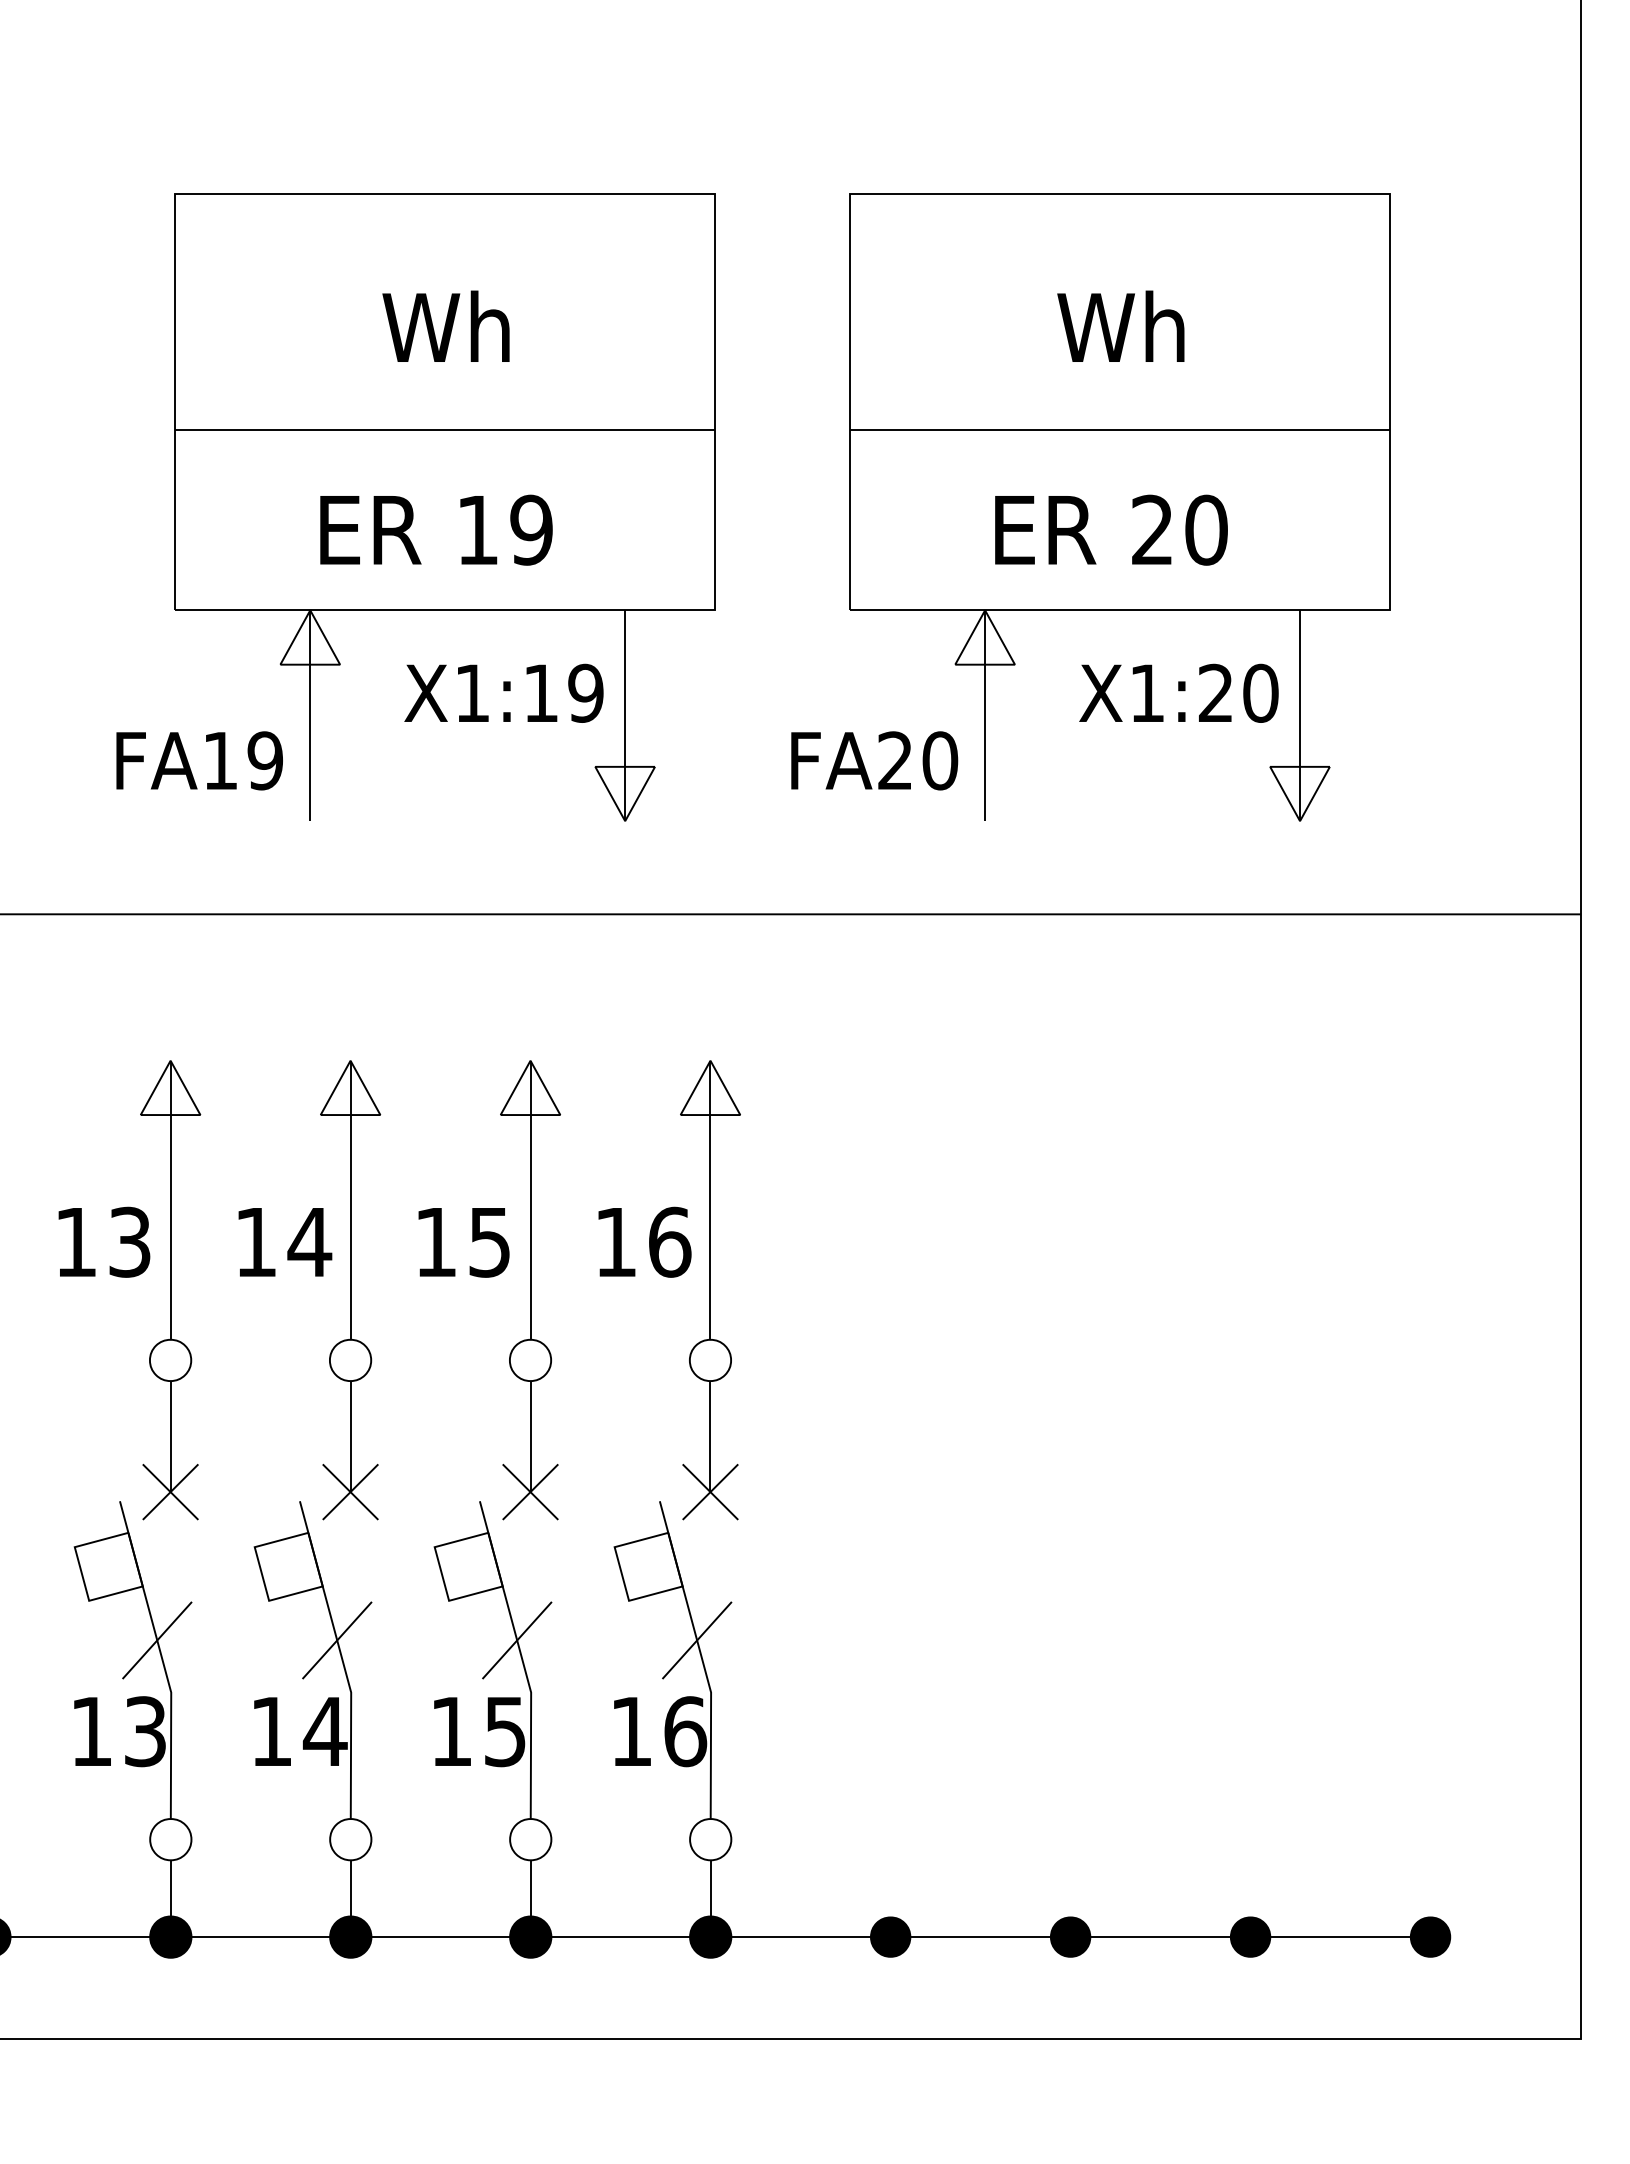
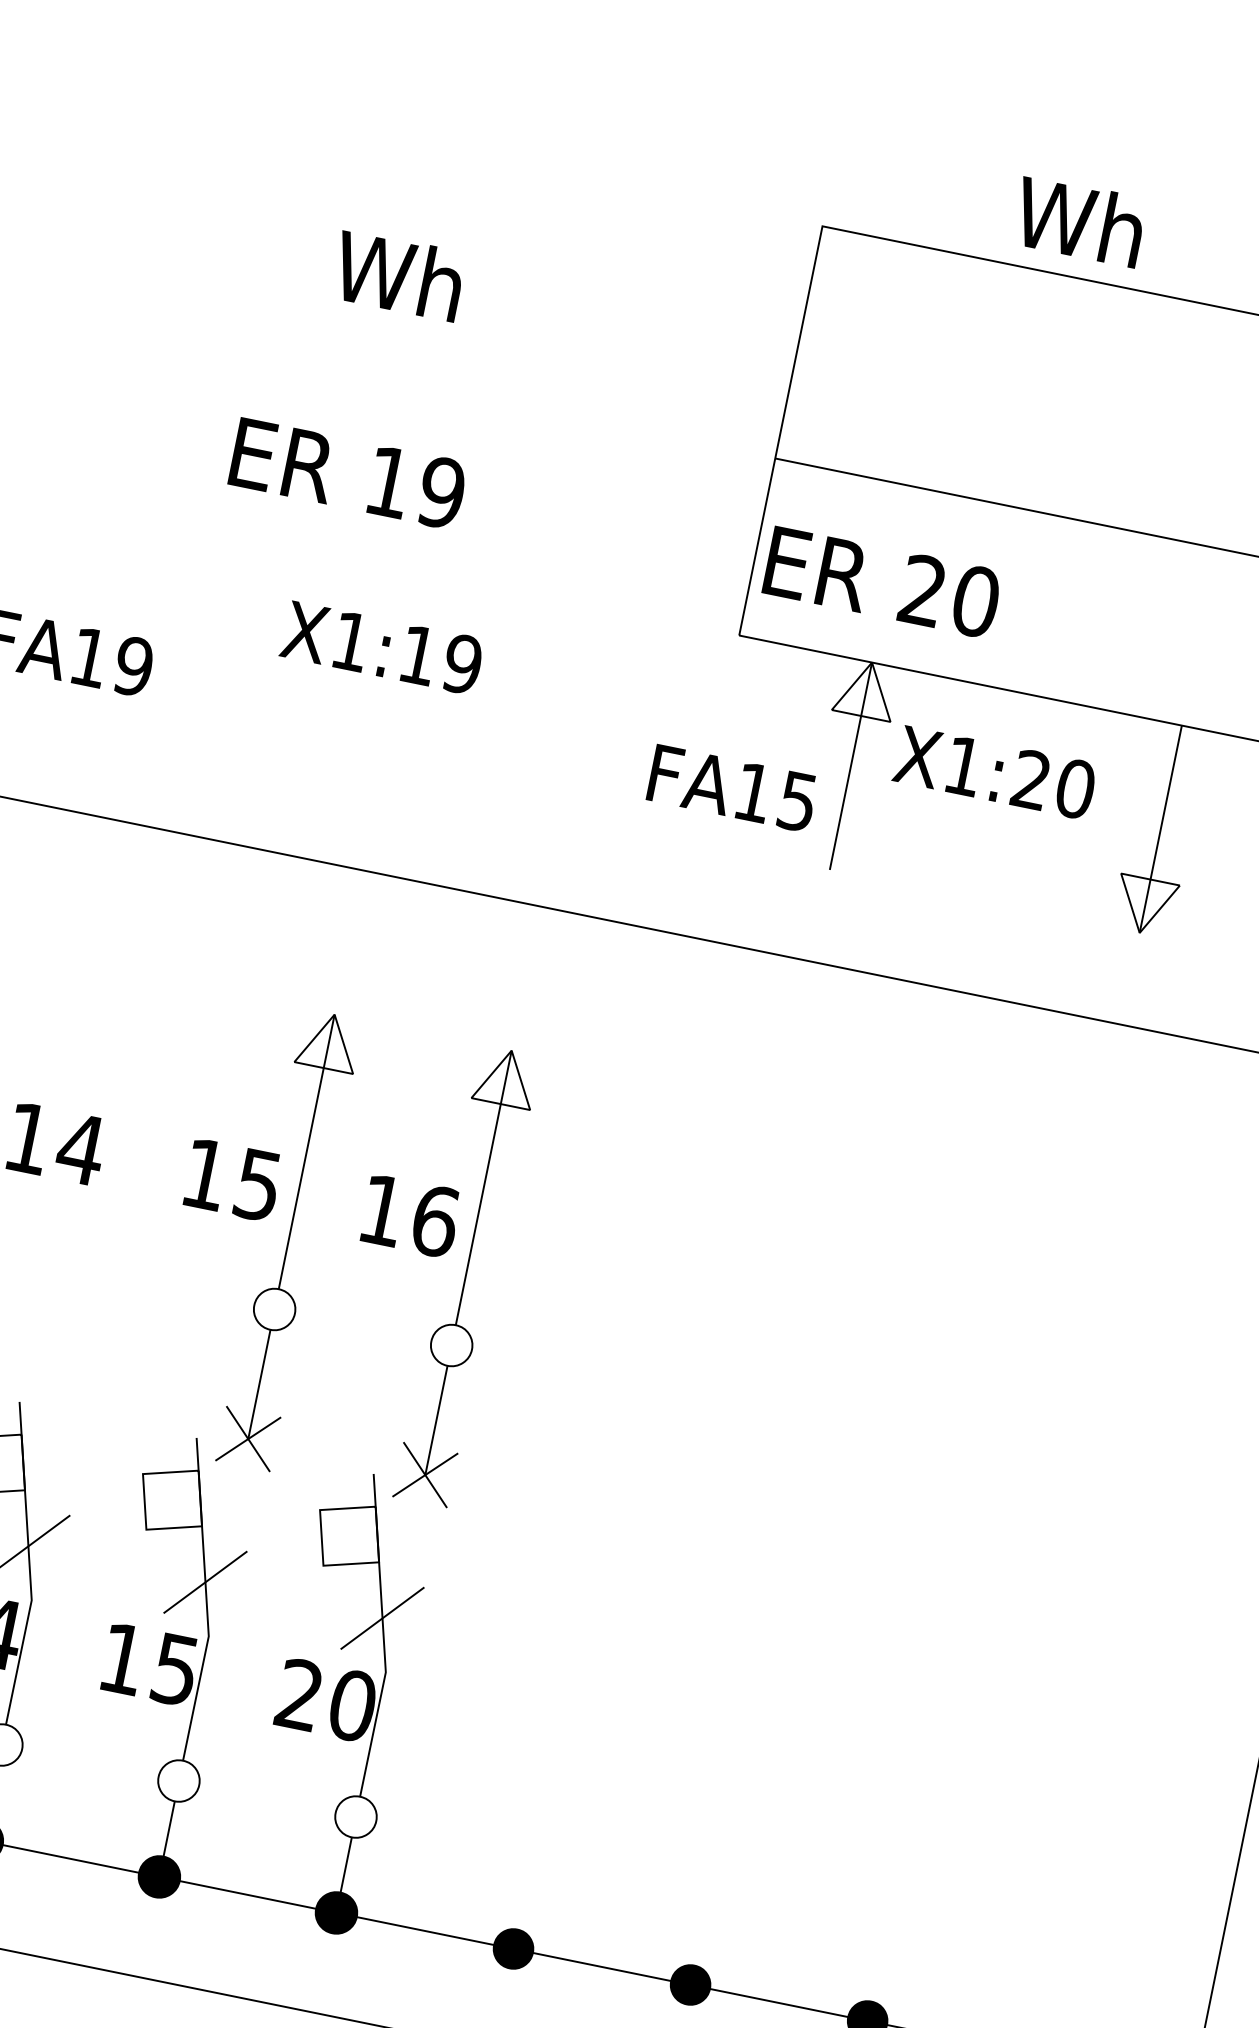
text: (1120, 325) -> (1079, 220), moved
part: (444, 507) -> (360, 453), removed
text: (1111, 529) -> (882, 581), moved
text: (1178, 692) -> (994, 771), moved
text: (918, 760) -> (776, 796), FA20 -> FA15
part: (350, 1290) -> (111, 1204), removed
text: (659, 1731) -> (327, 1700), 16 -> 20

